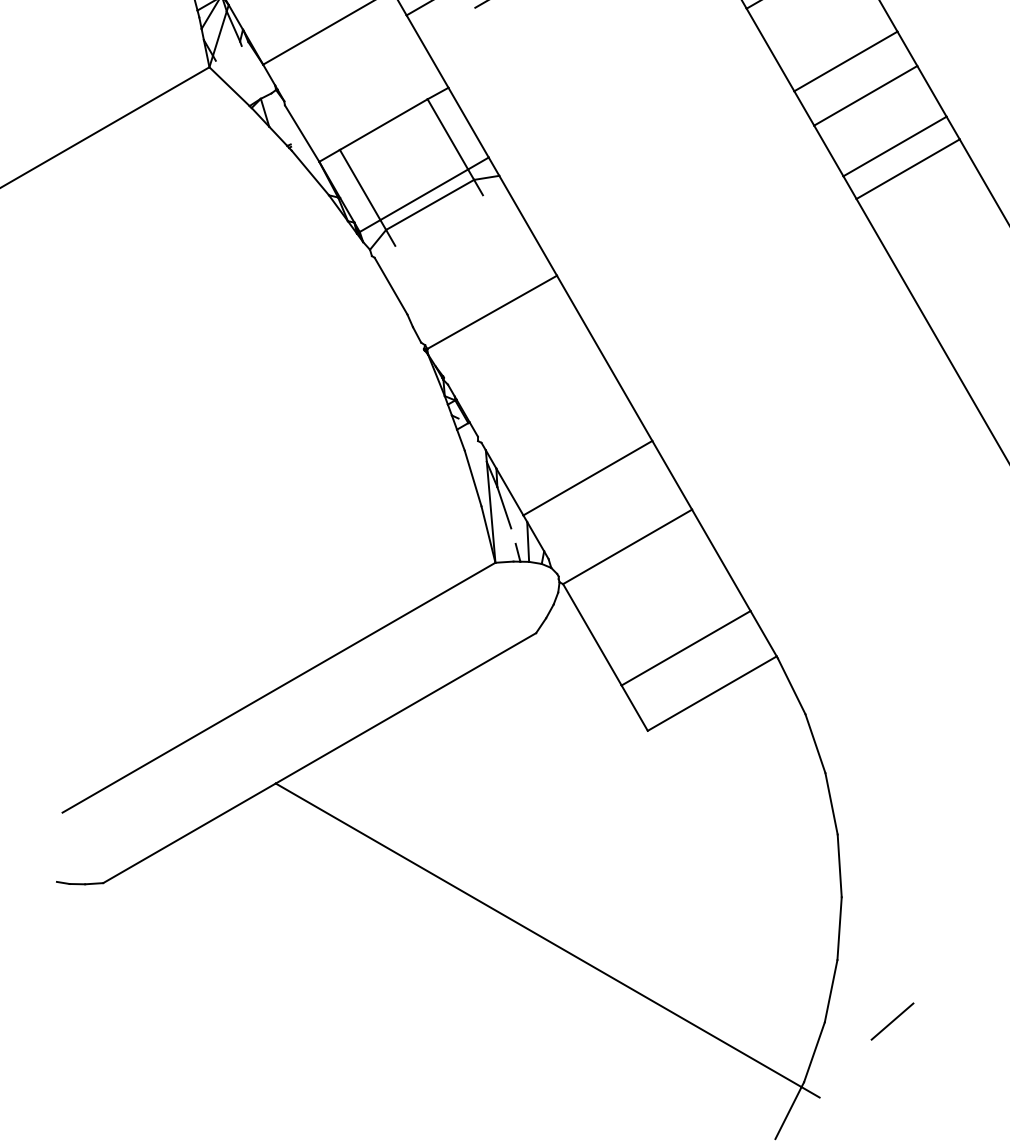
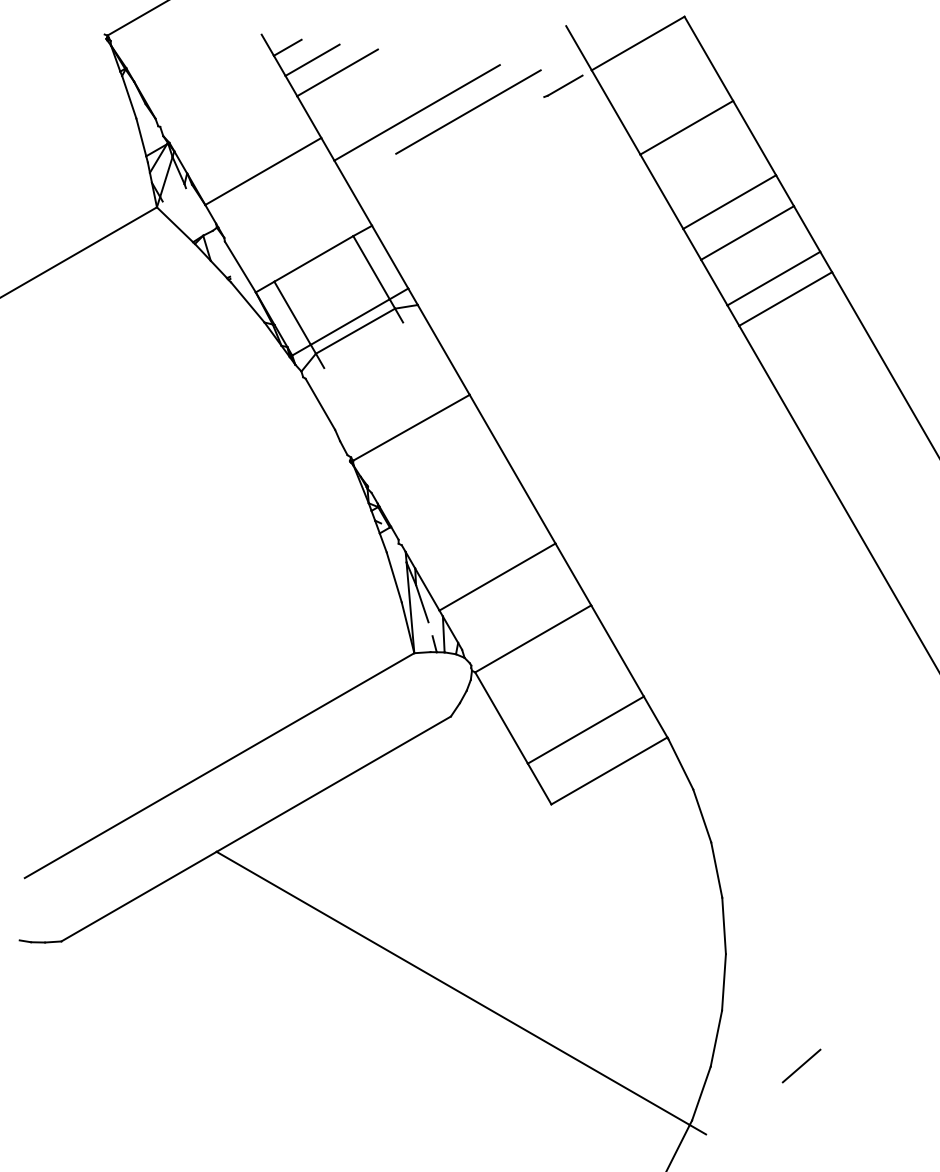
line: (892, 1020) -> (801, 1065), moved

